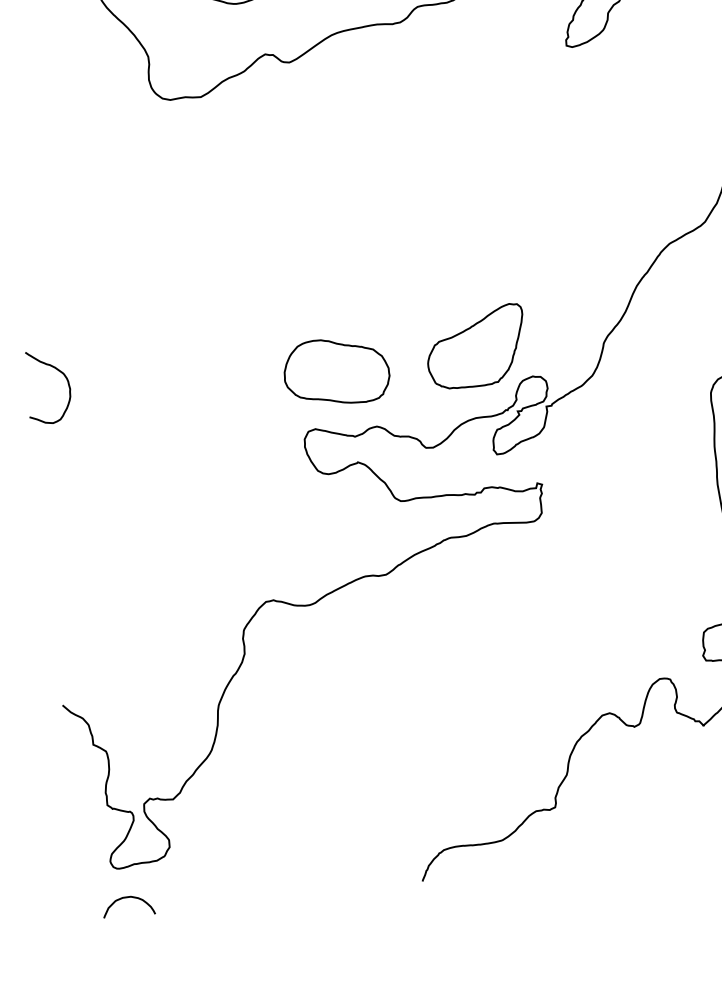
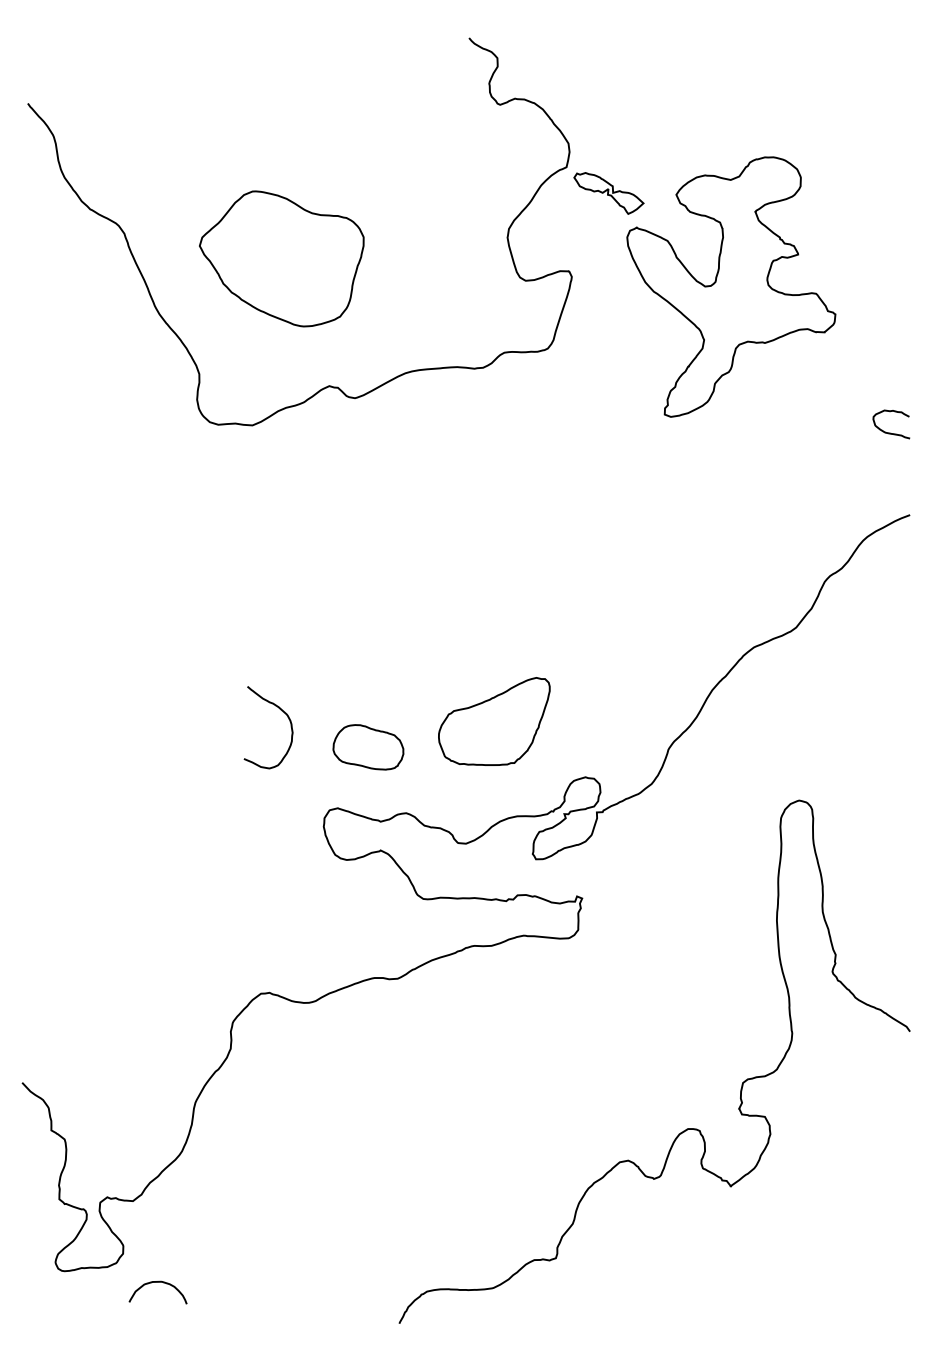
part: (476, 347) -> (494, 721), moved
curve: (58, 371) -> (281, 711), moved
part: (336, 371) -> (368, 747), size x0.6
curve: (127, 897) -> (157, 1282), moved

